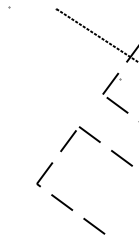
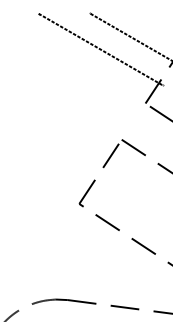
line: (63, 42) -> (100, 49), added

